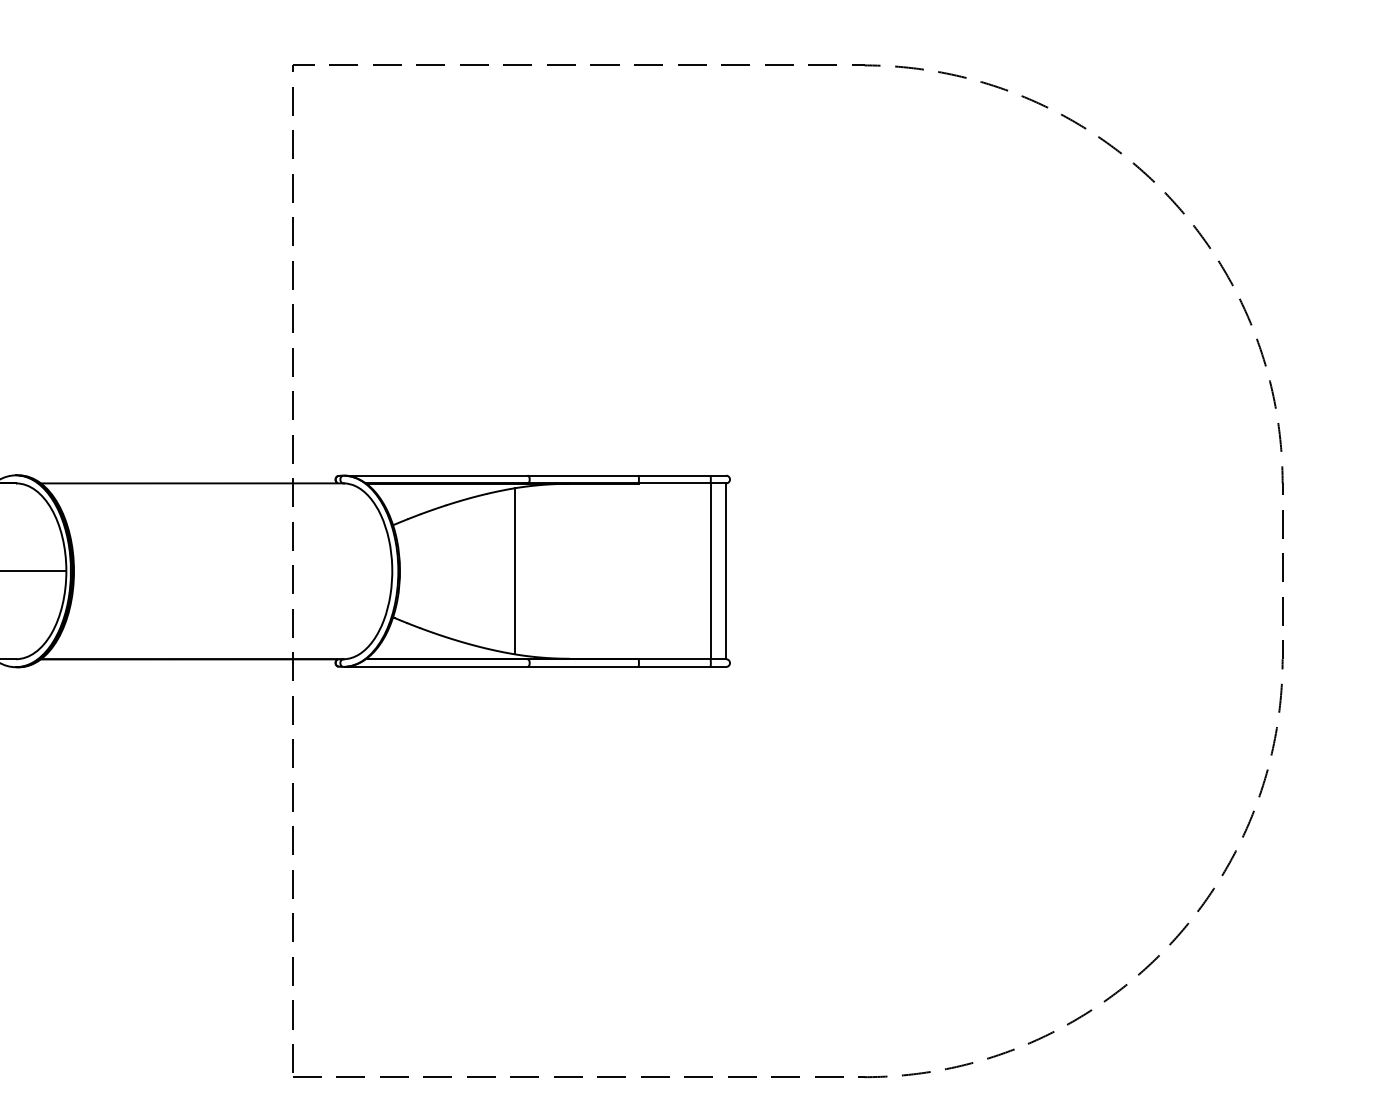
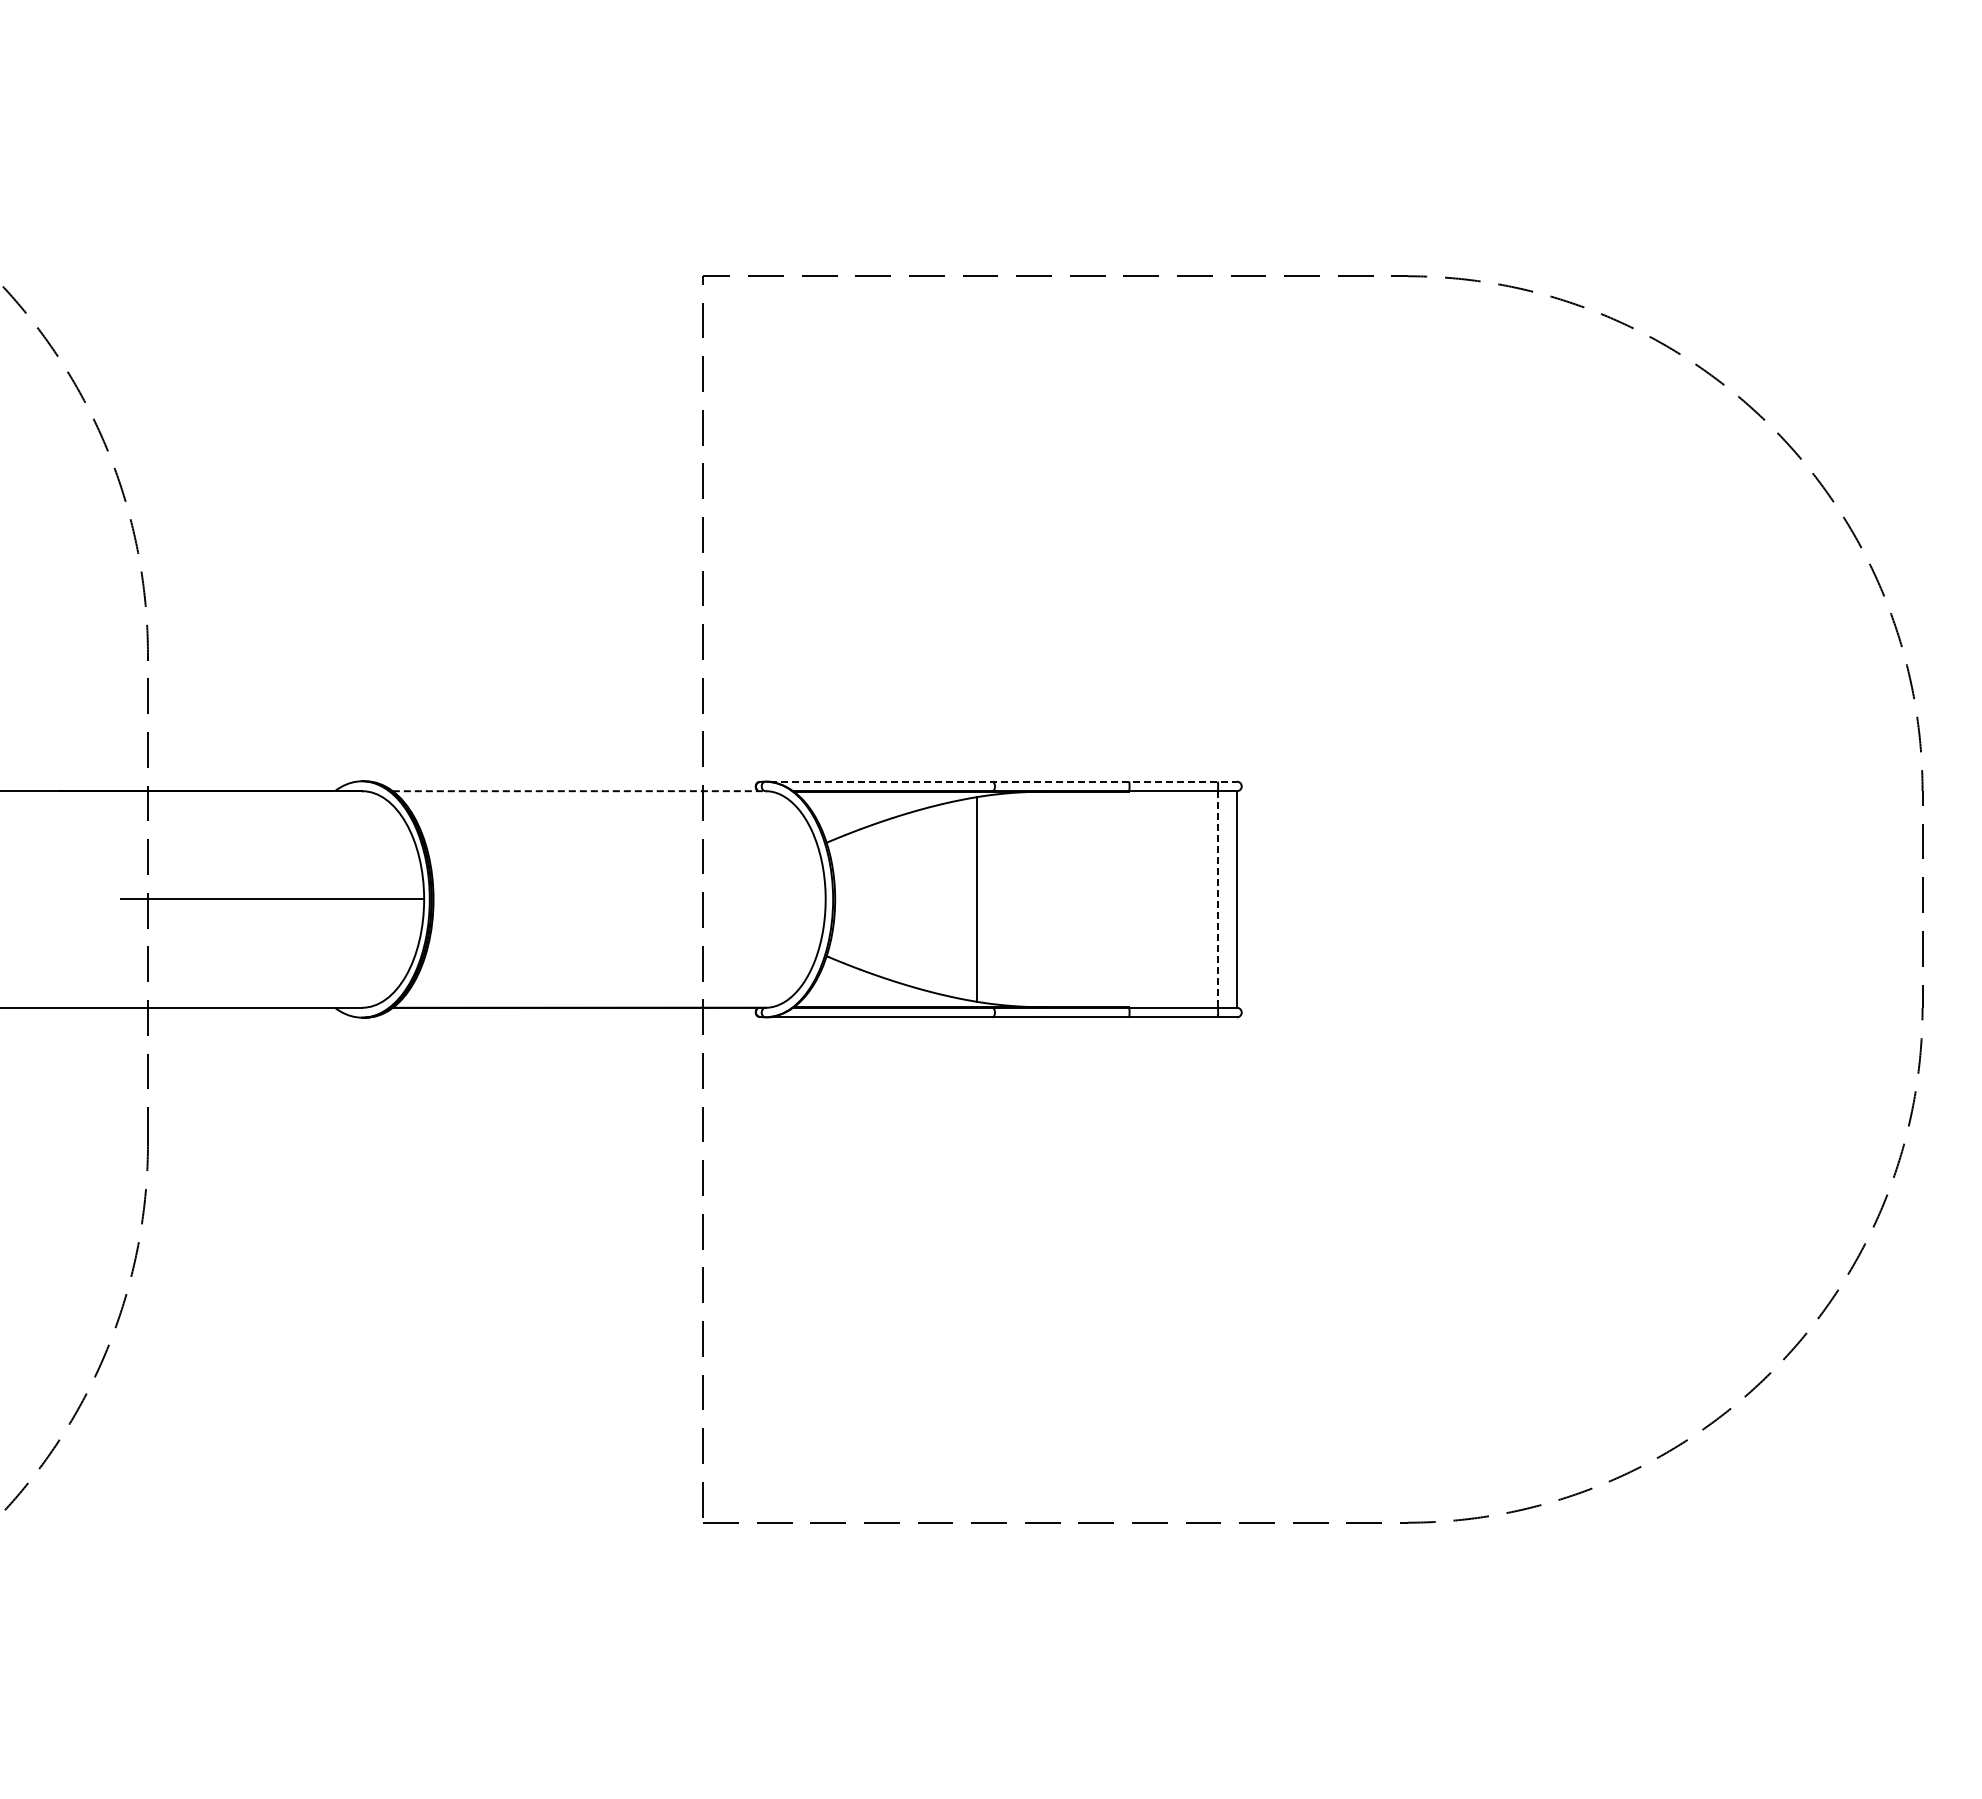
line: (537, 475) -> (1004, 781), solid -> dashed
line: (192, 483) -> (579, 791), solid -> dashed
line: (710, 571) -> (1217, 899), solid -> dashed

